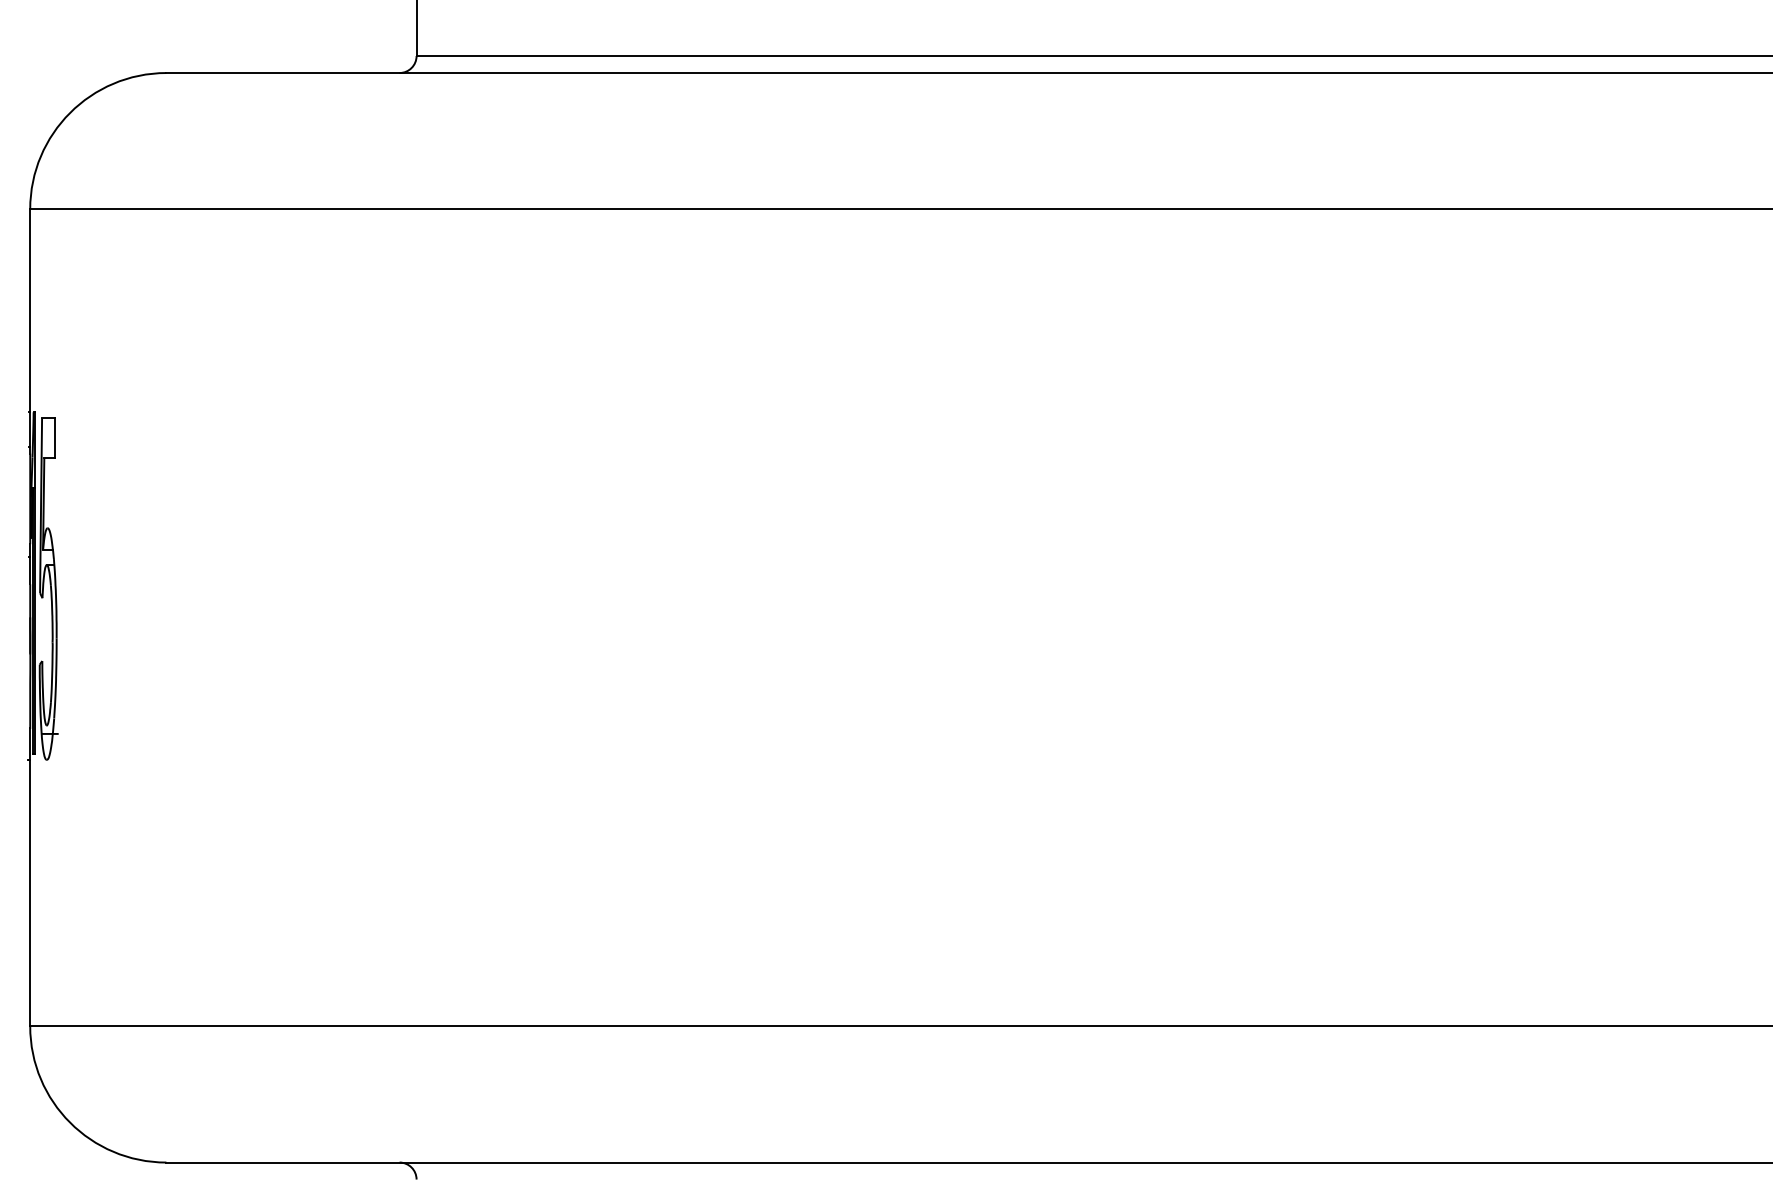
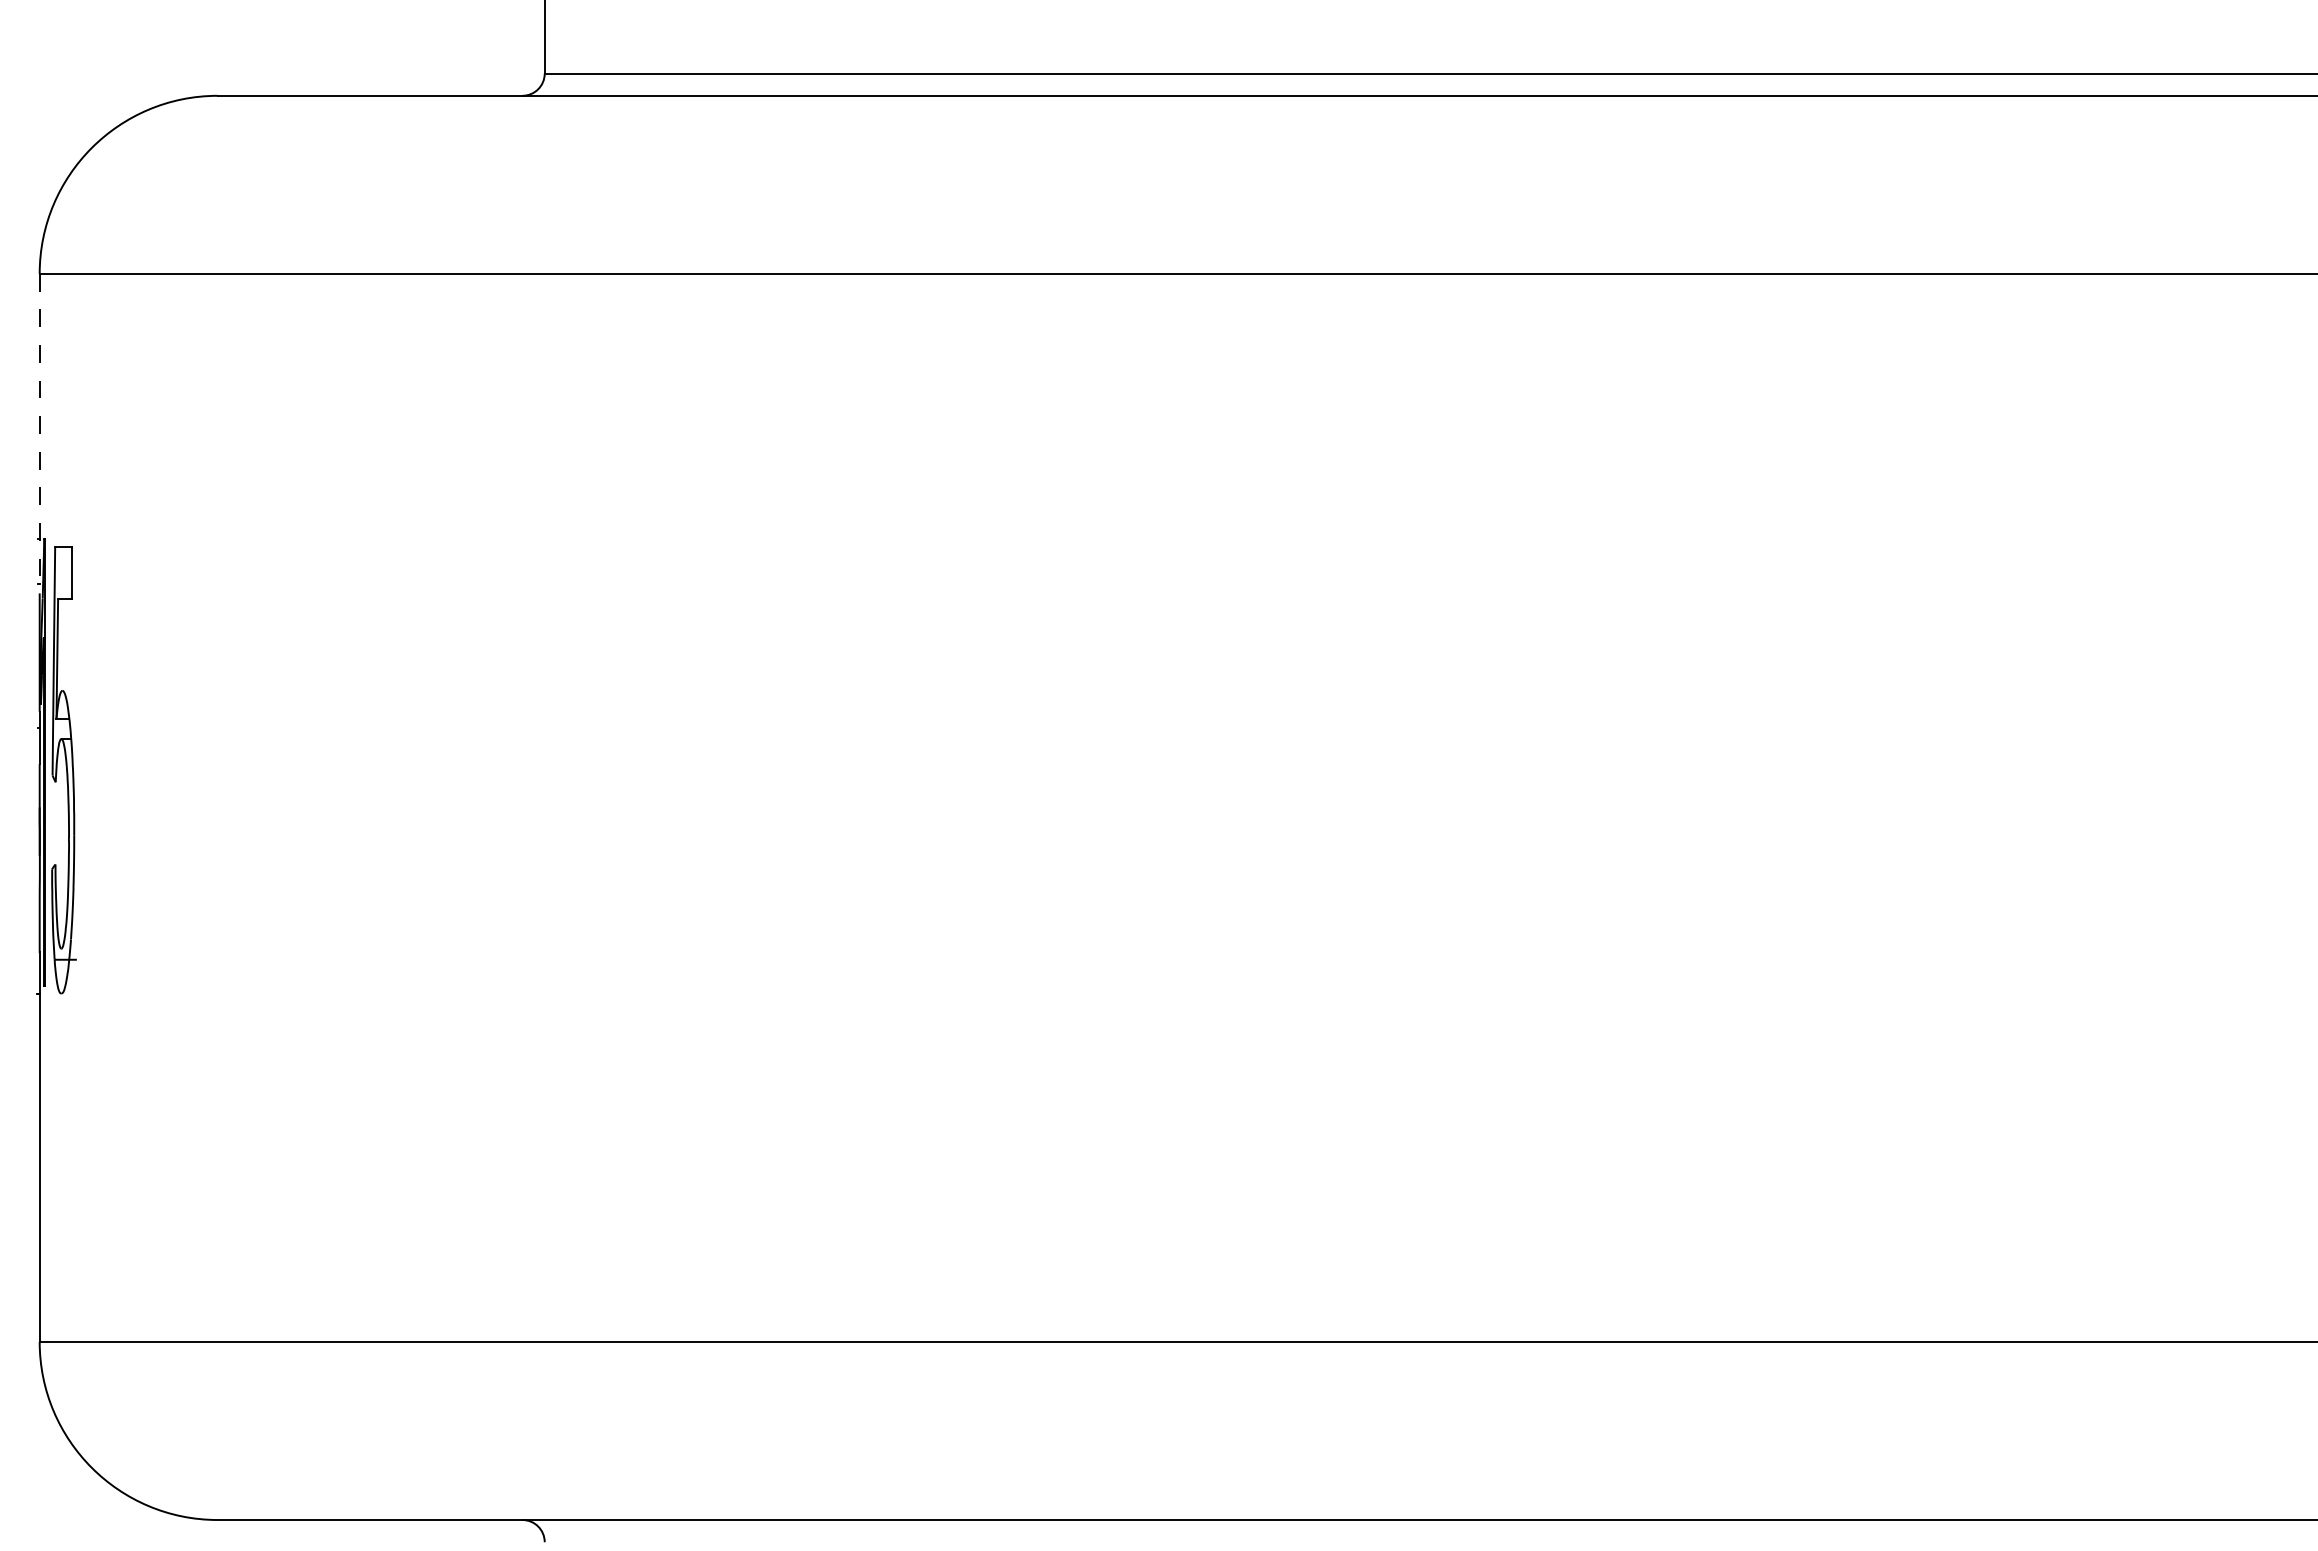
line: (30, 331) -> (39, 433), solid -> dashed

